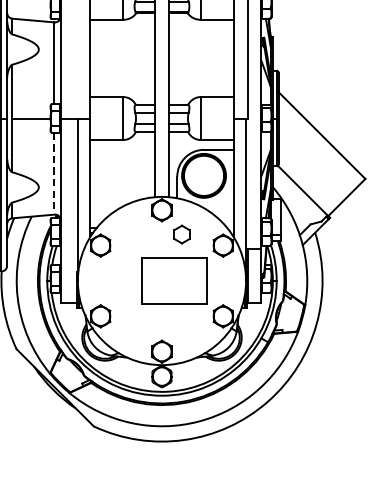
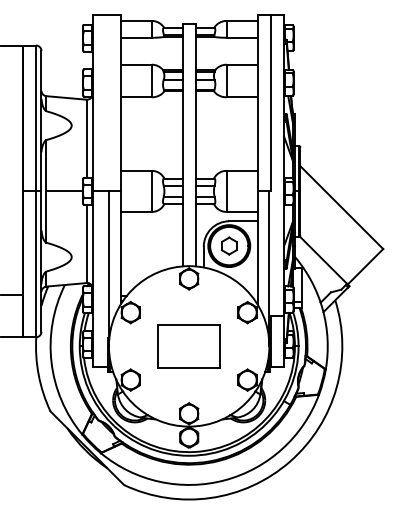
line: (54, 174) -> (86, 244), dashed -> solid
part: (182, 233) -> (229, 245), moved
part: (173, 281) -> (188, 346), moved

